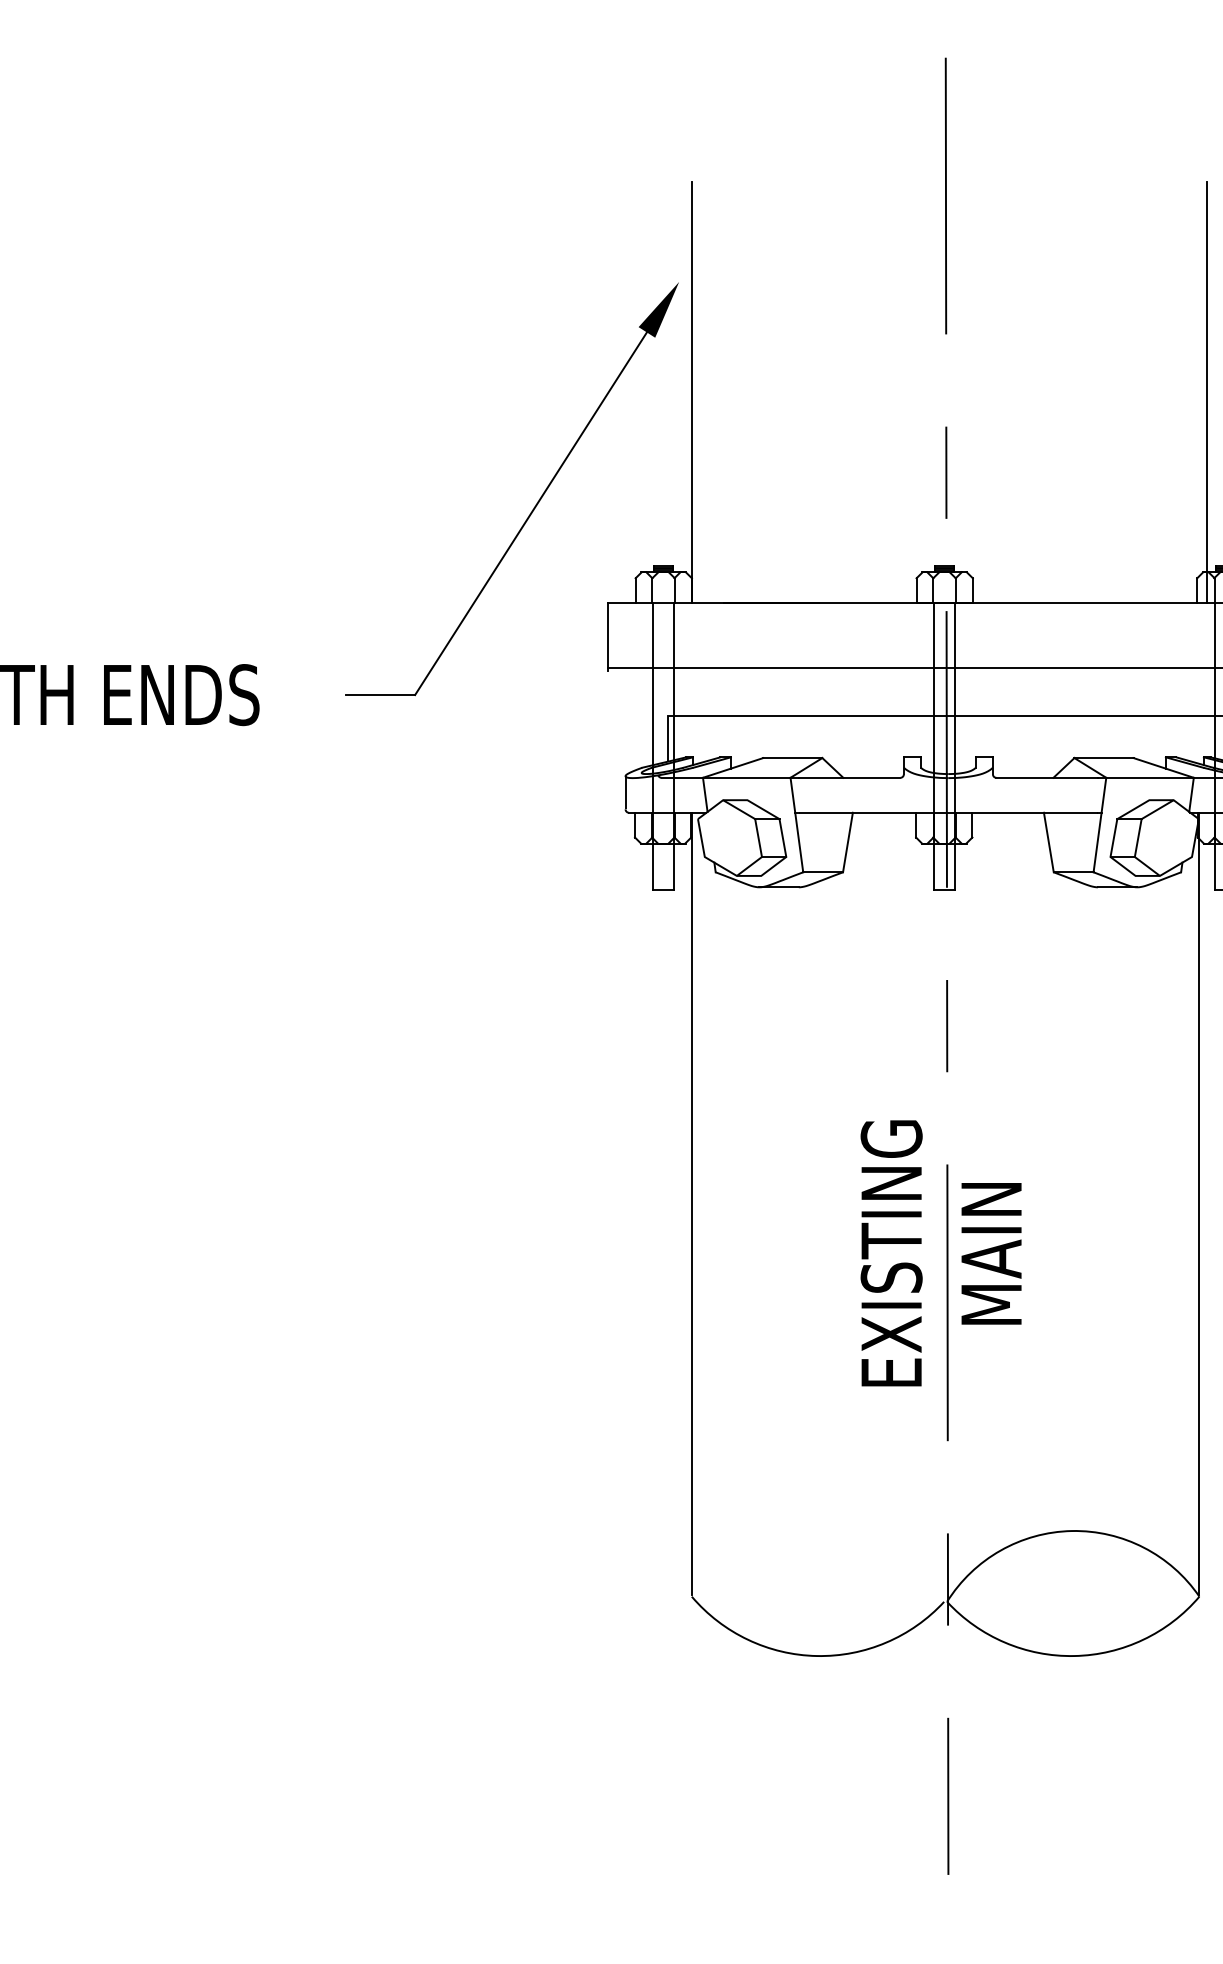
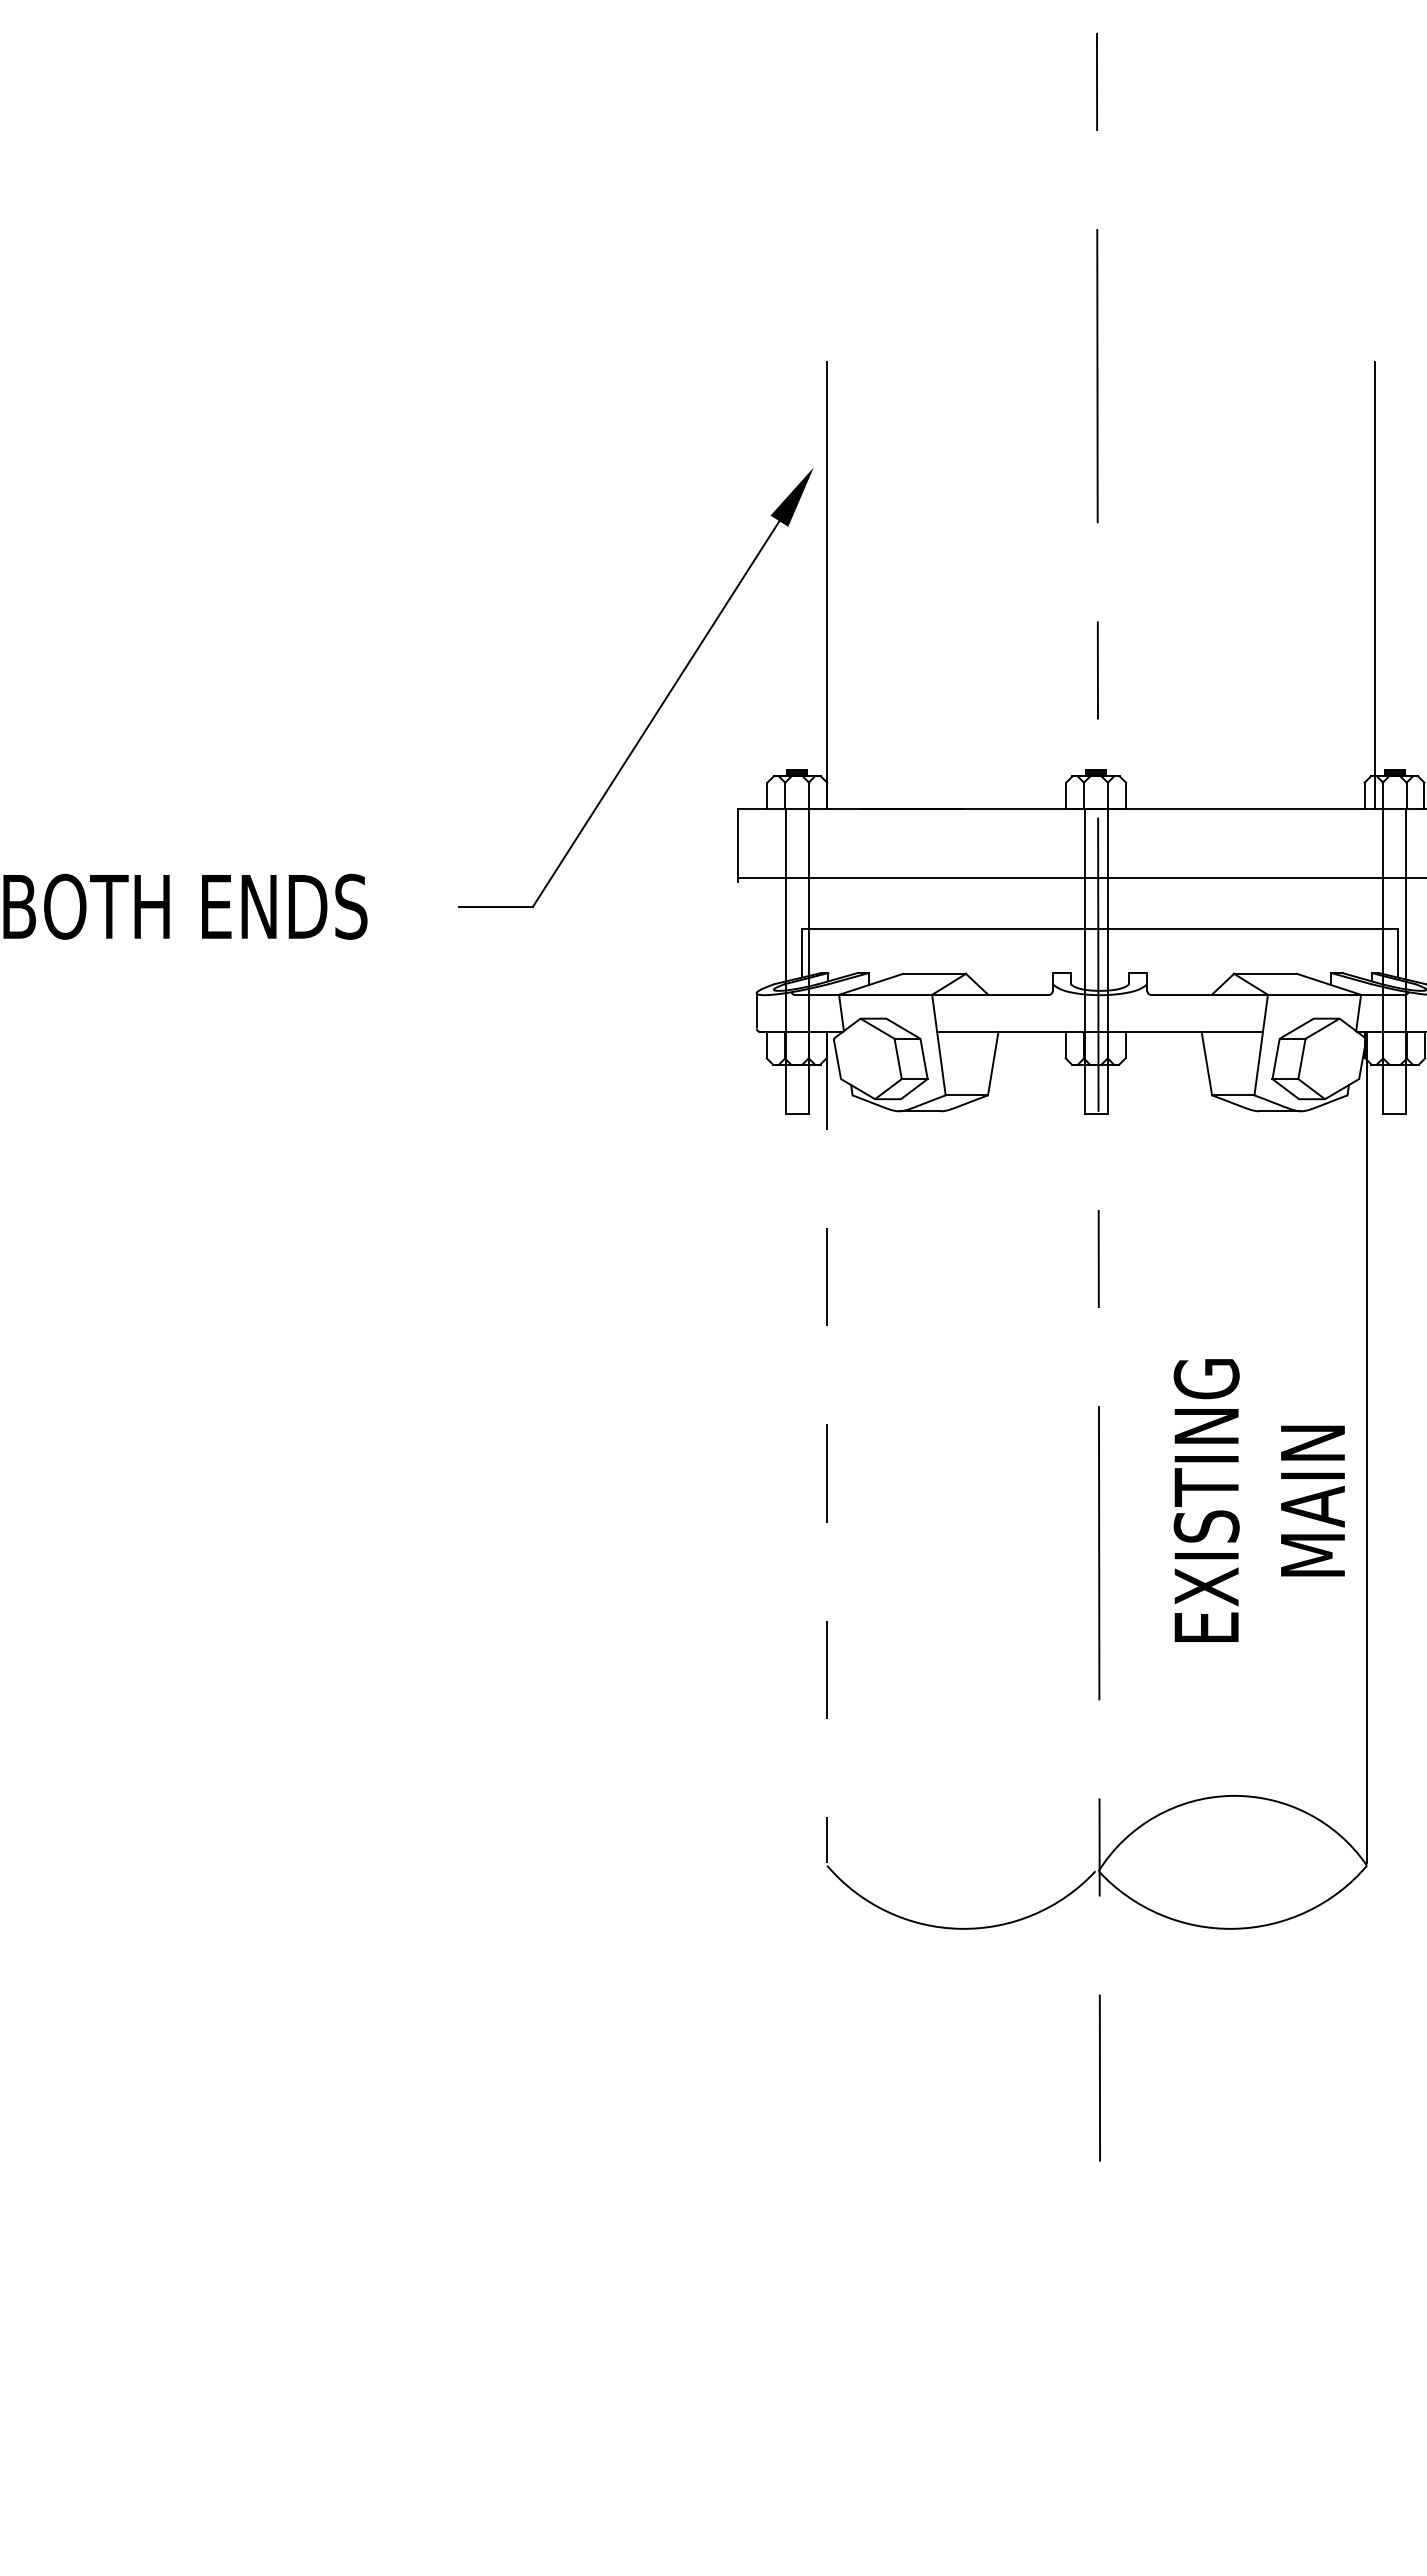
line: (692, 1203) -> (827, 1447), solid -> dashed
text: (940, 1253) -> (1258, 1500), moved

